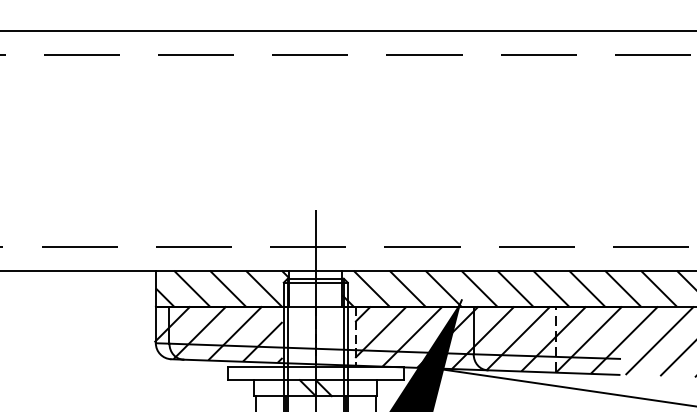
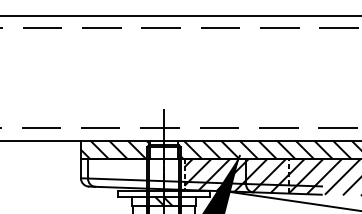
hatch: (218, 334) -> (113, 173), removed

